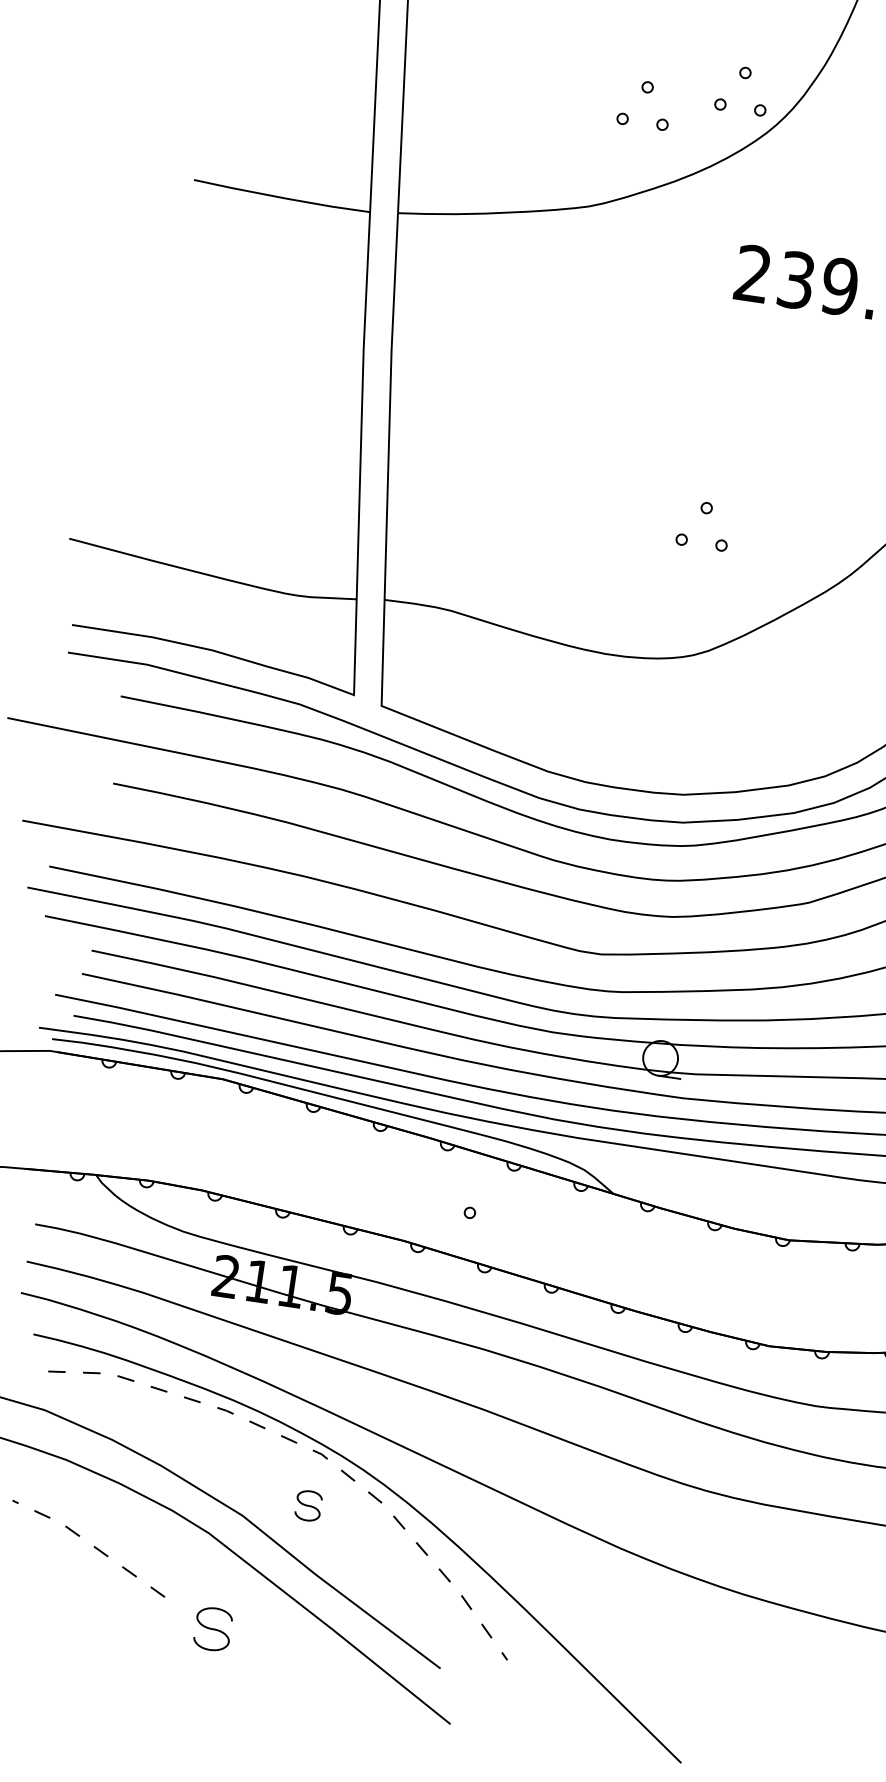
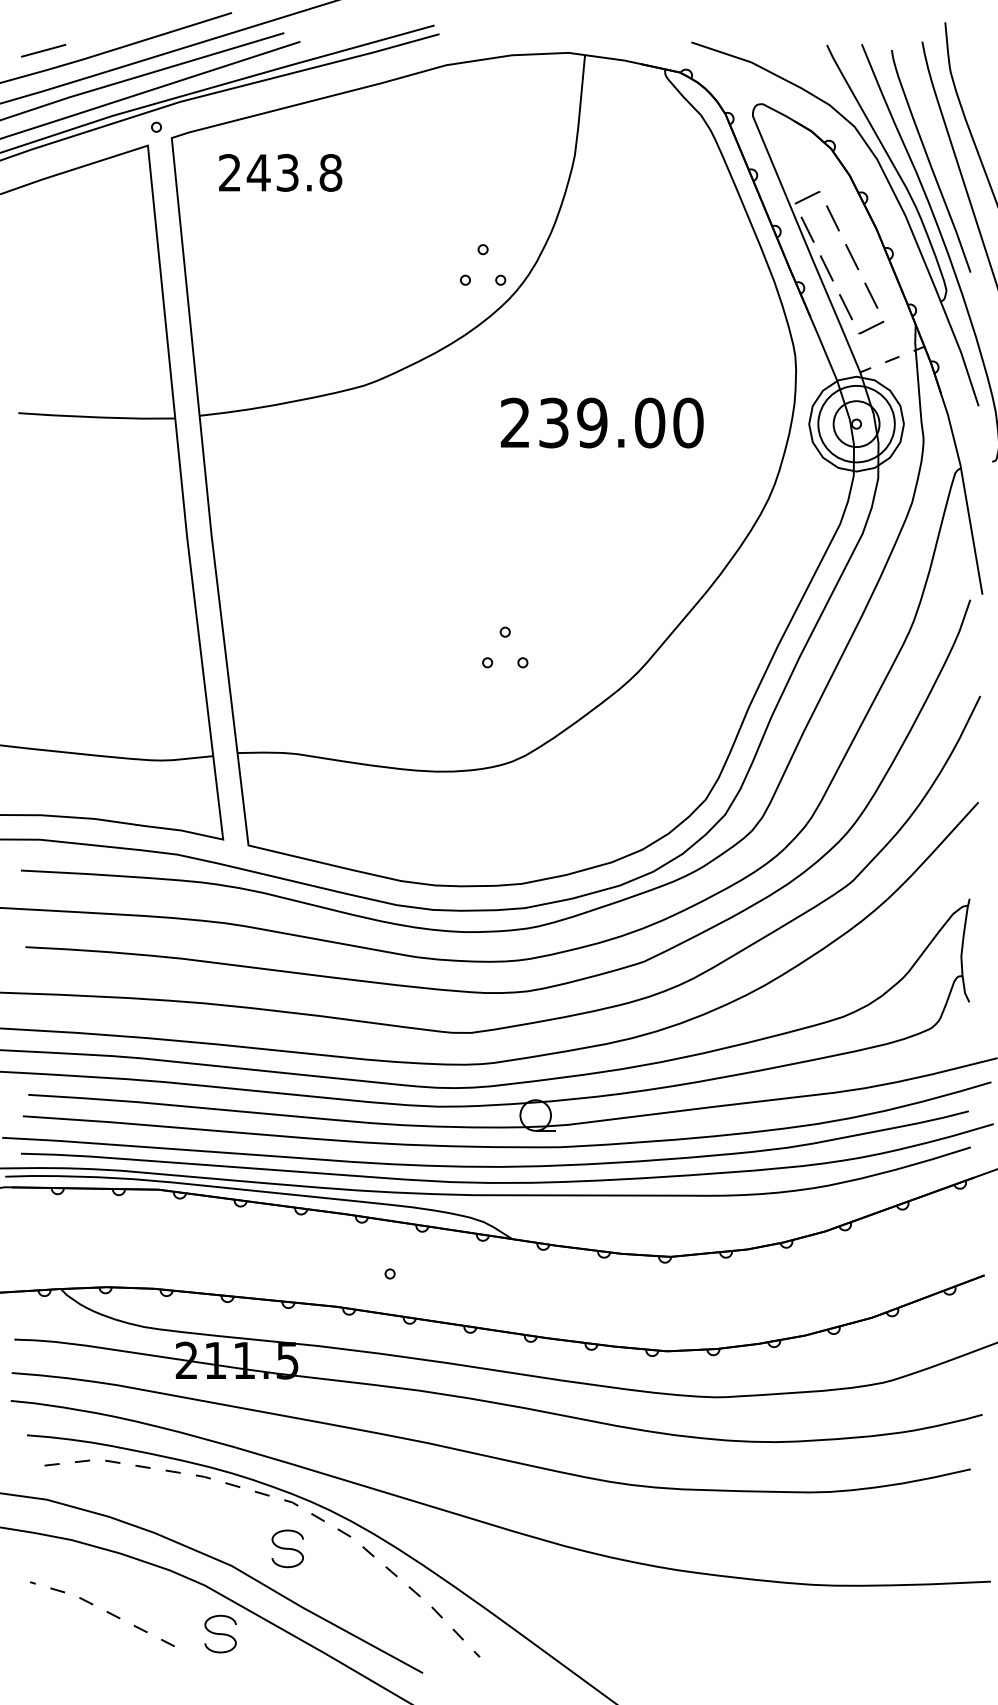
part: (647, 93) -> (400, 280), removed
part: (308, 1505) -> (287, 1548), size x1.43
part: (213, 1628) -> (220, 1633), moved

